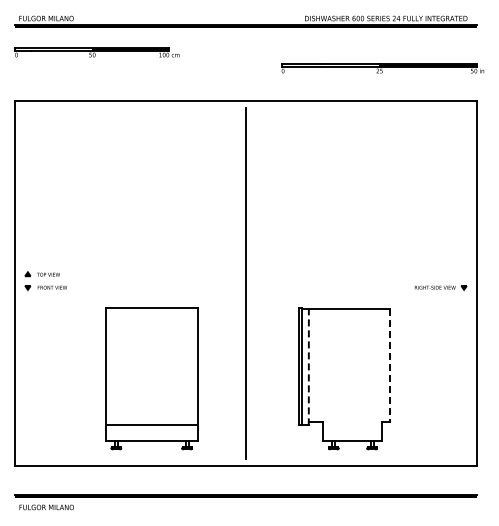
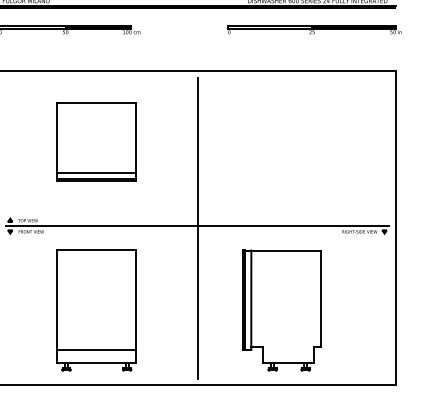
part: (382, 68) -> (314, 30), moved
part: (128, 183) -> (96, 142), added
line: (245, 281) -> (196, 226), added
line: (389, 366) -> (320, 299), dashed -> solid
line: (308, 367) -> (251, 300), dashed -> solid
part: (151, 378) -> (96, 309), moved

